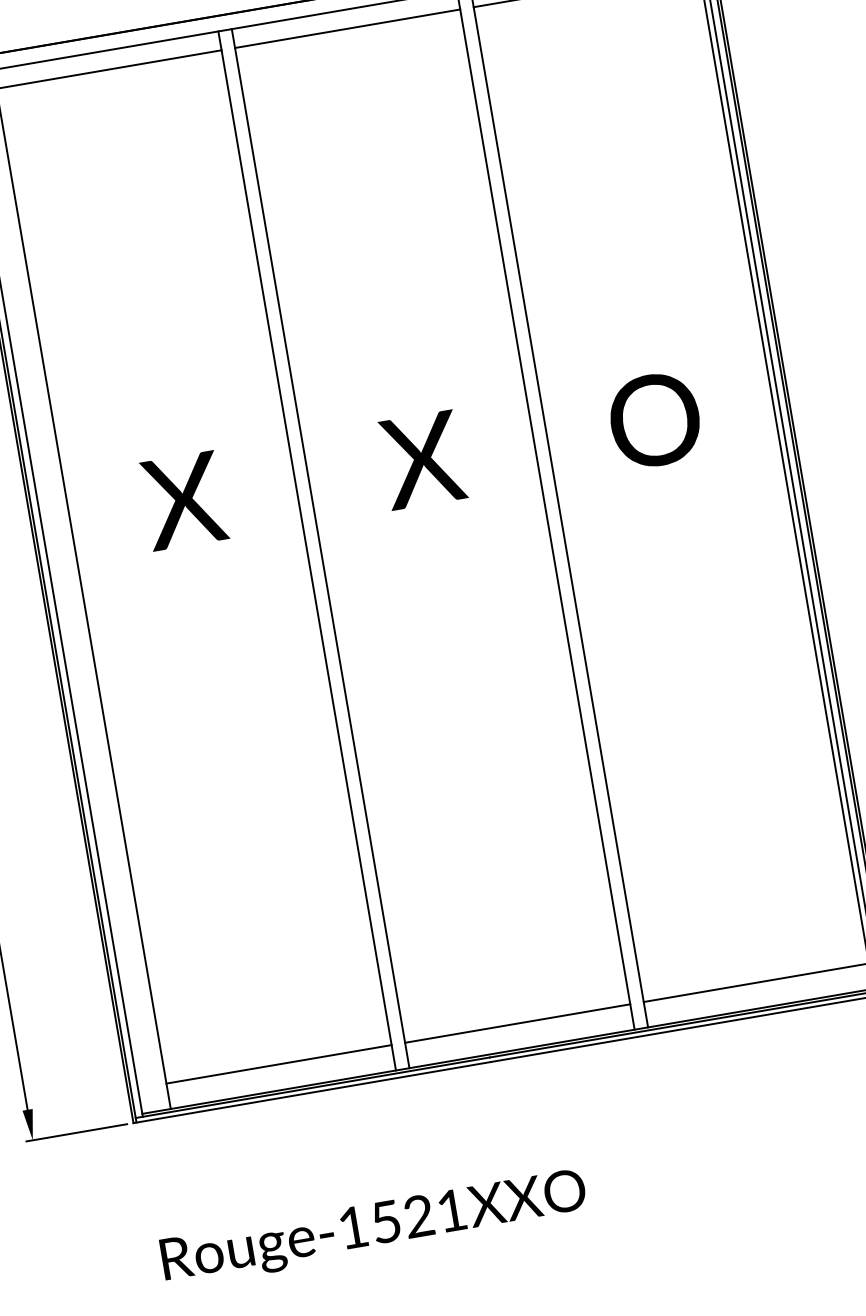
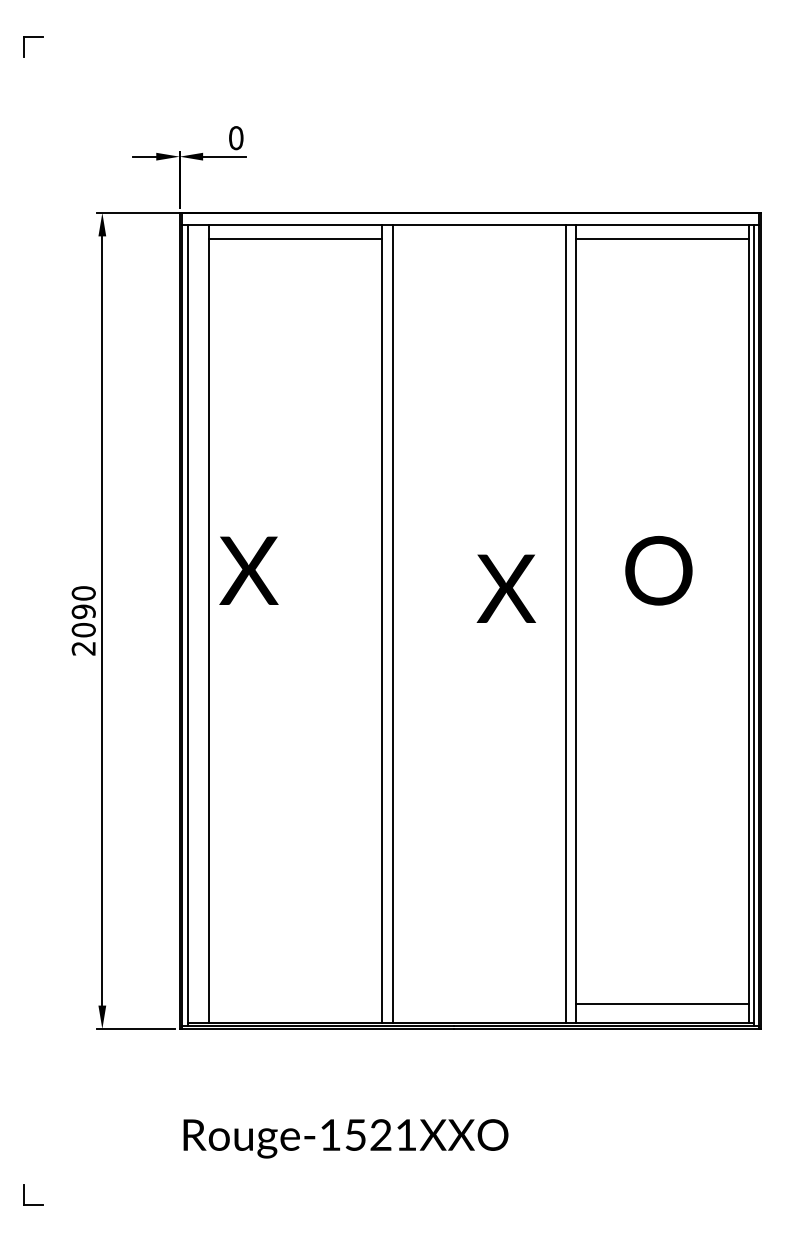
line: (346, 29) -> (478, 239), removed
text: (421, 459) -> (505, 588), moved
text: (183, 500) -> (248, 570), moved
line: (516, 1023) -> (478, 1003), removed
line: (278, 1064) -> (295, 1003), removed

